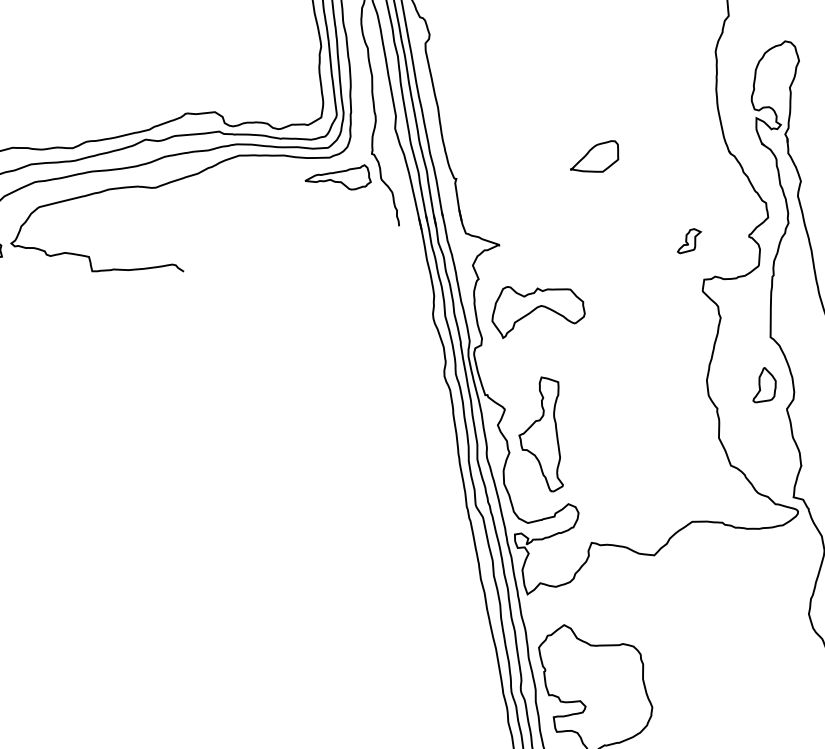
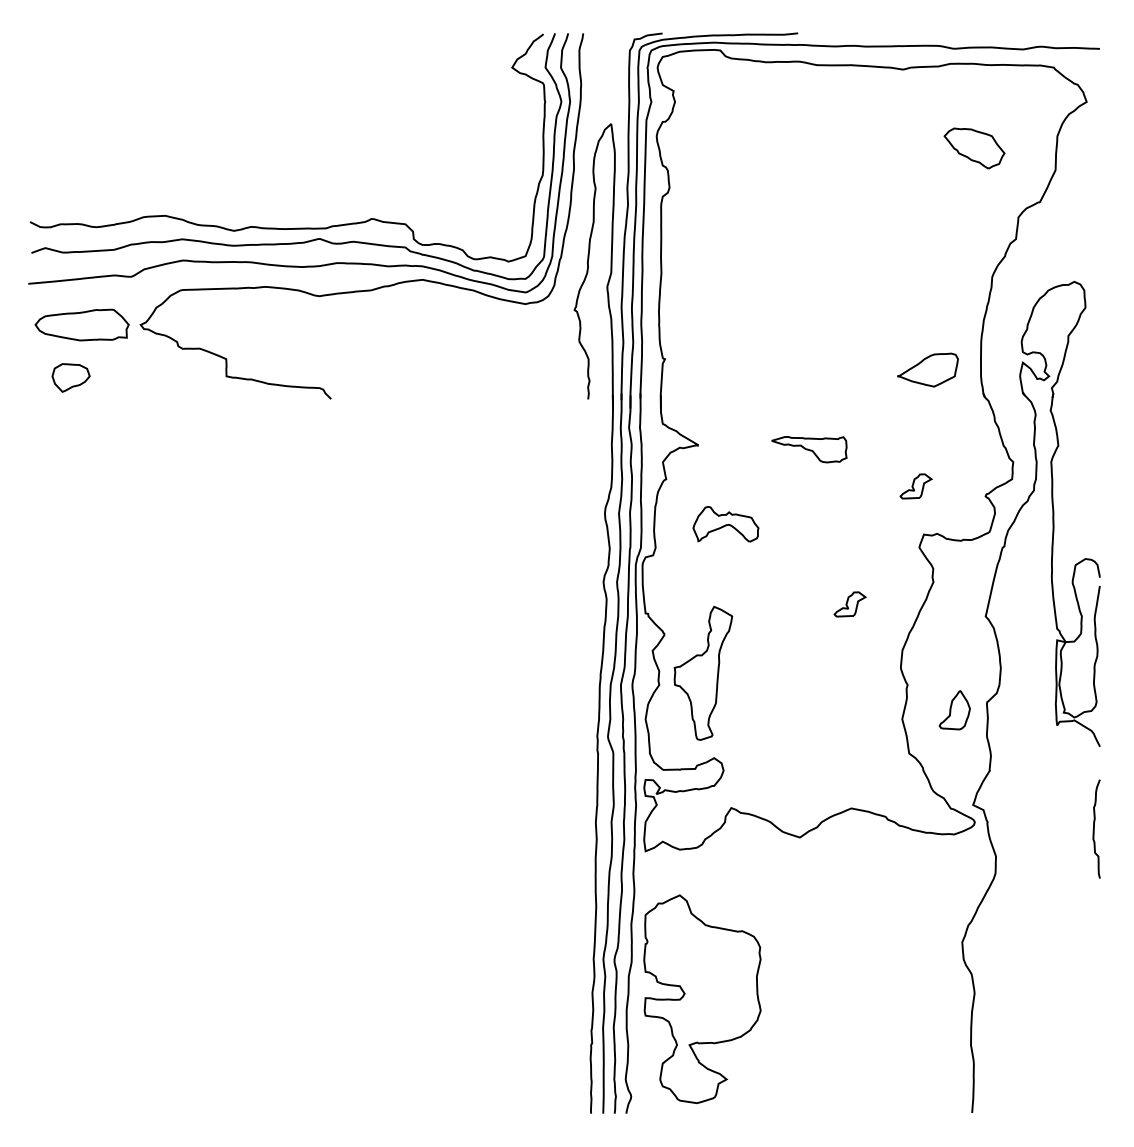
part: (594, 158) -> (927, 369), moved
part: (338, 181) -> (809, 449), moved
part: (536, 306) -> (725, 524), size x0.6
part: (654, 351) -> (849, 604), added
part: (763, 385) -> (954, 710), moved

